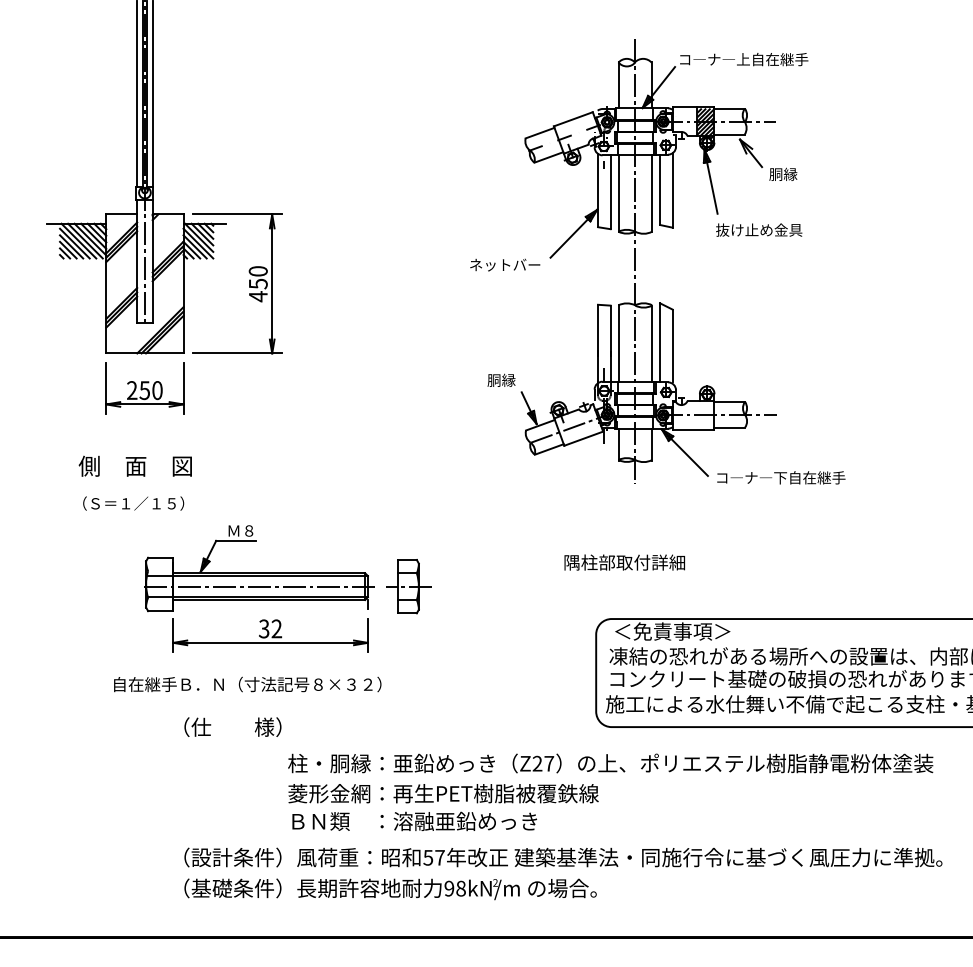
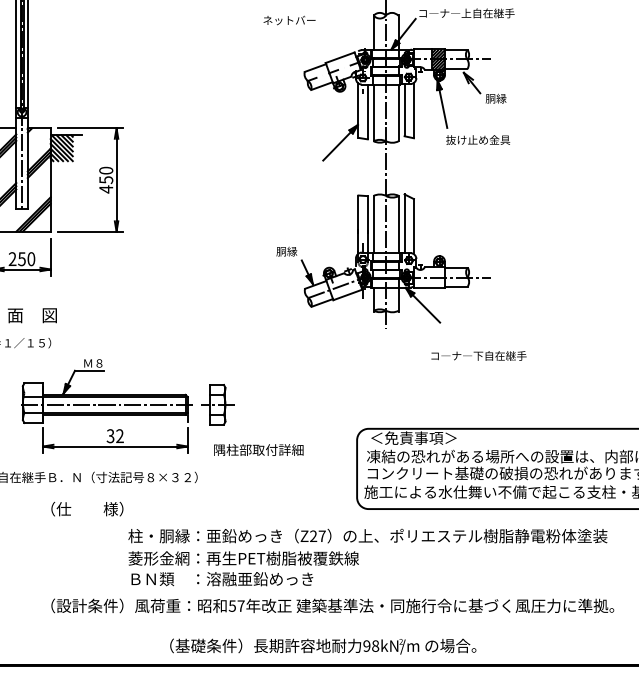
text: (505, 264) -> (289, 20), moved
text: (781, 477) -> (479, 355), moved
text: (624, 562) -> (258, 449), moved
text: (390, 889) -> (323, 646), moved

